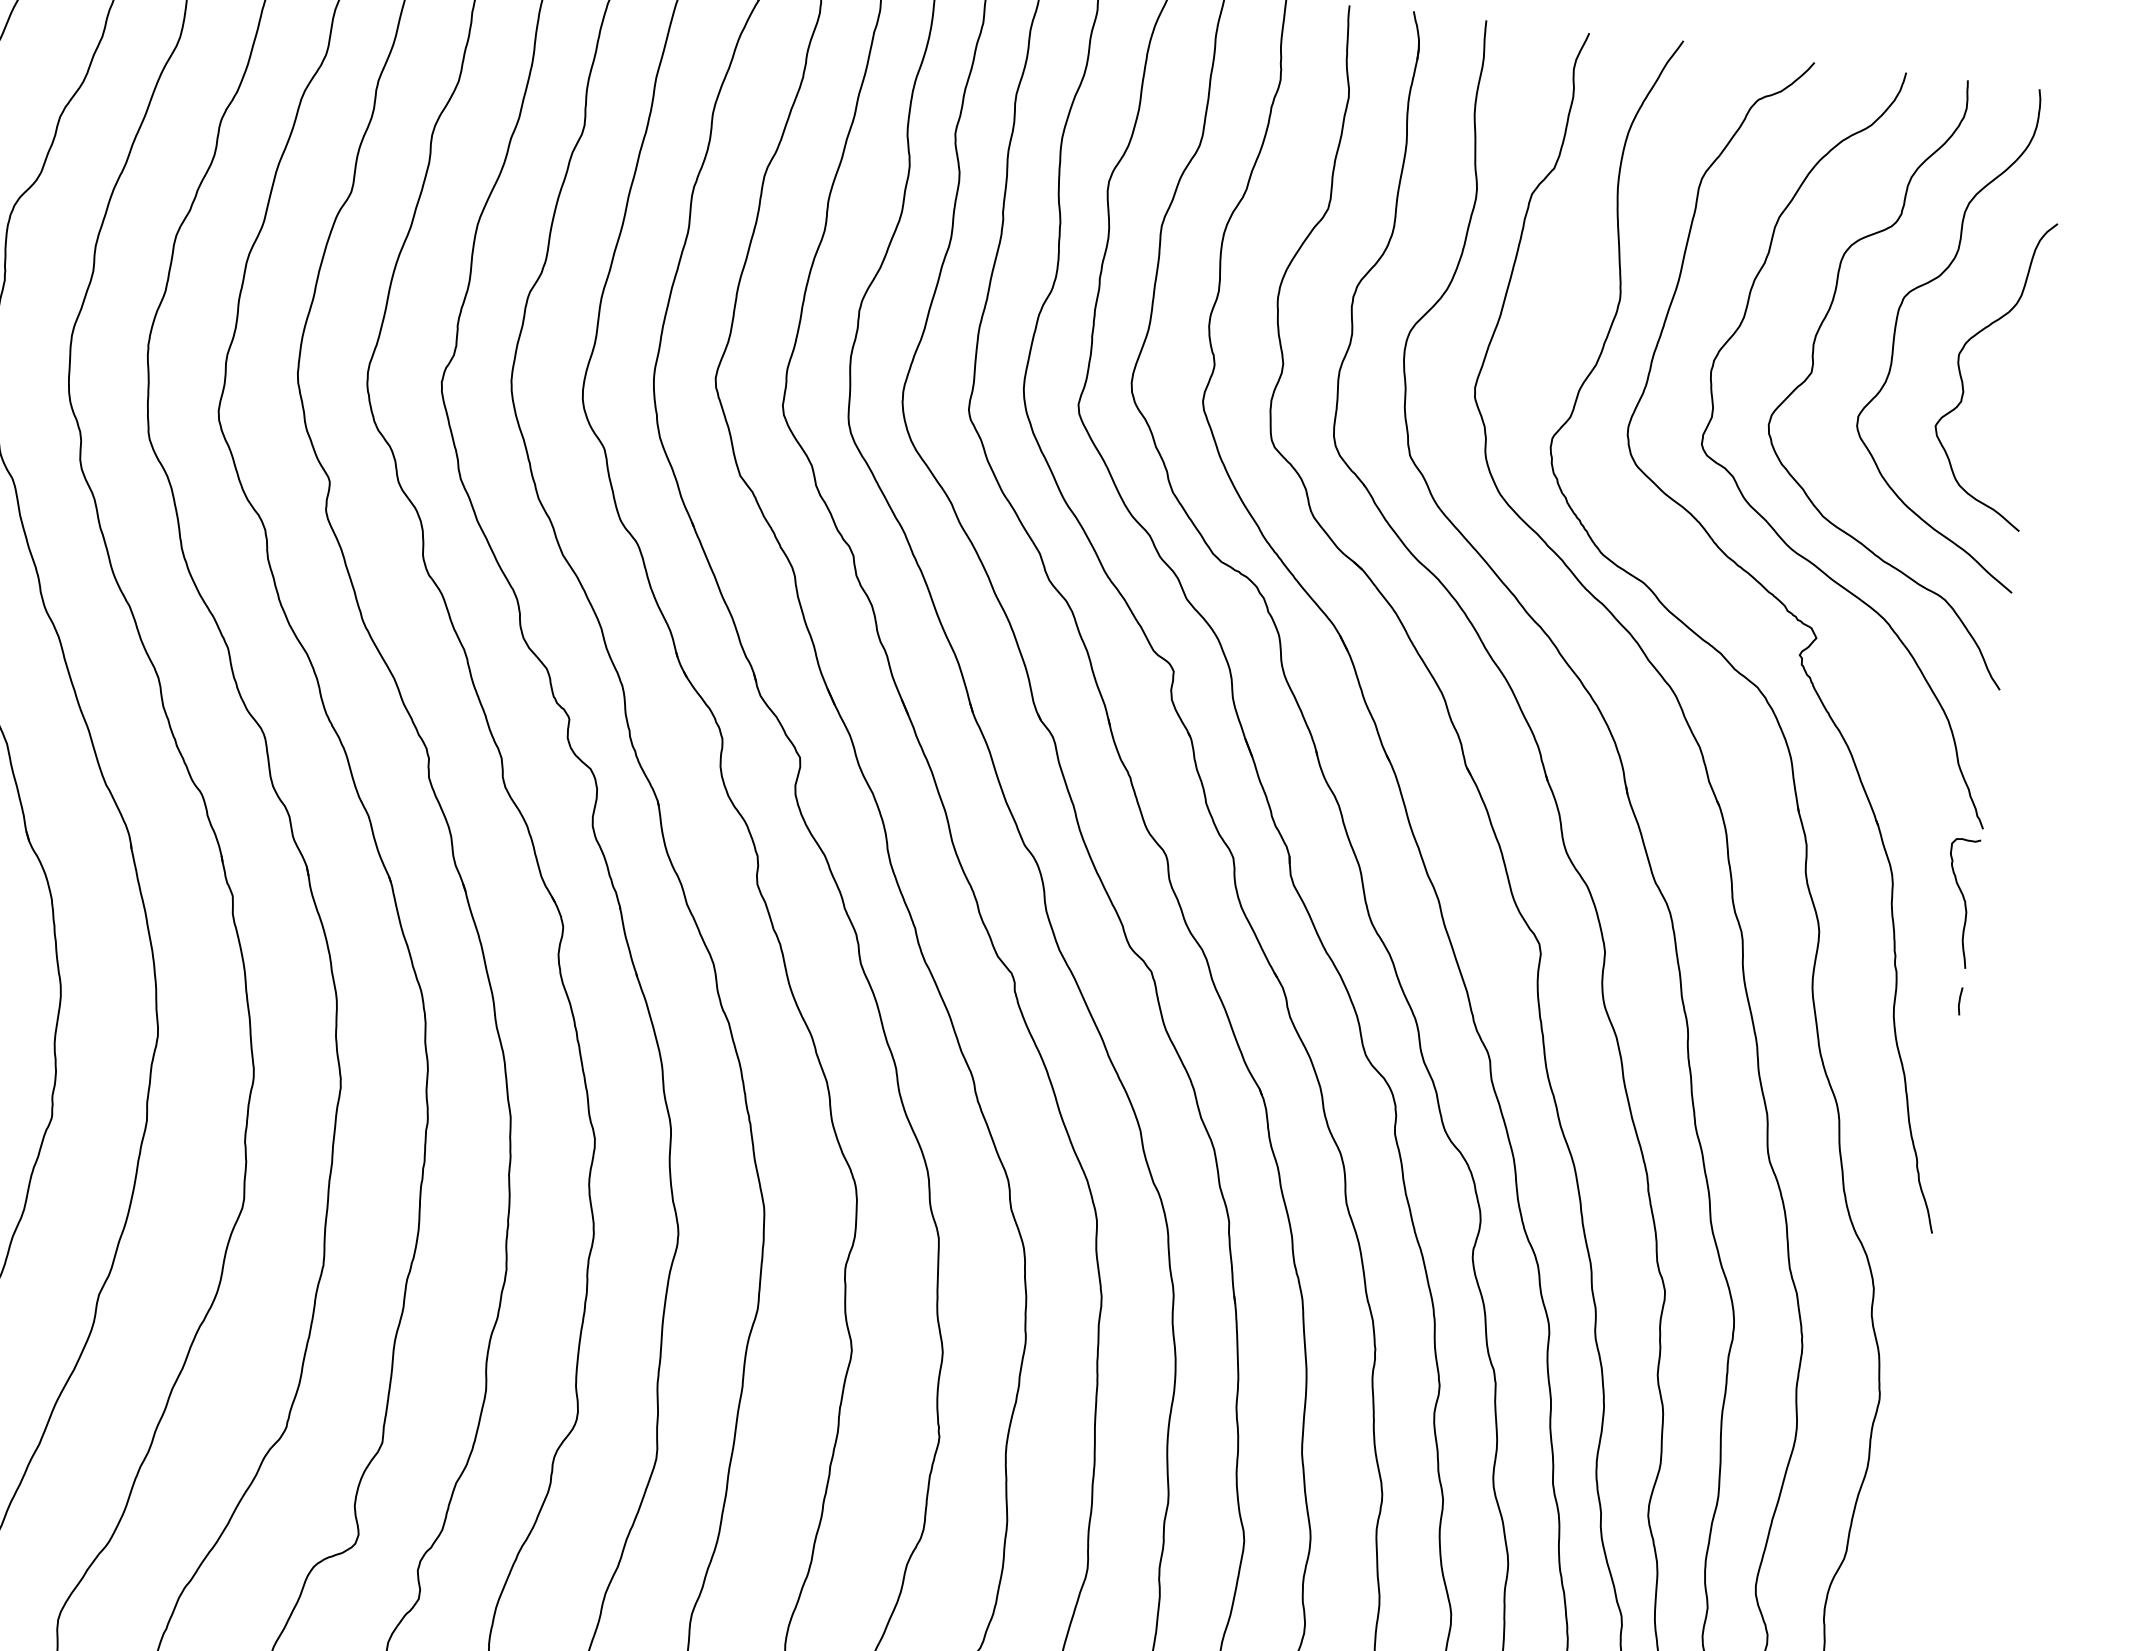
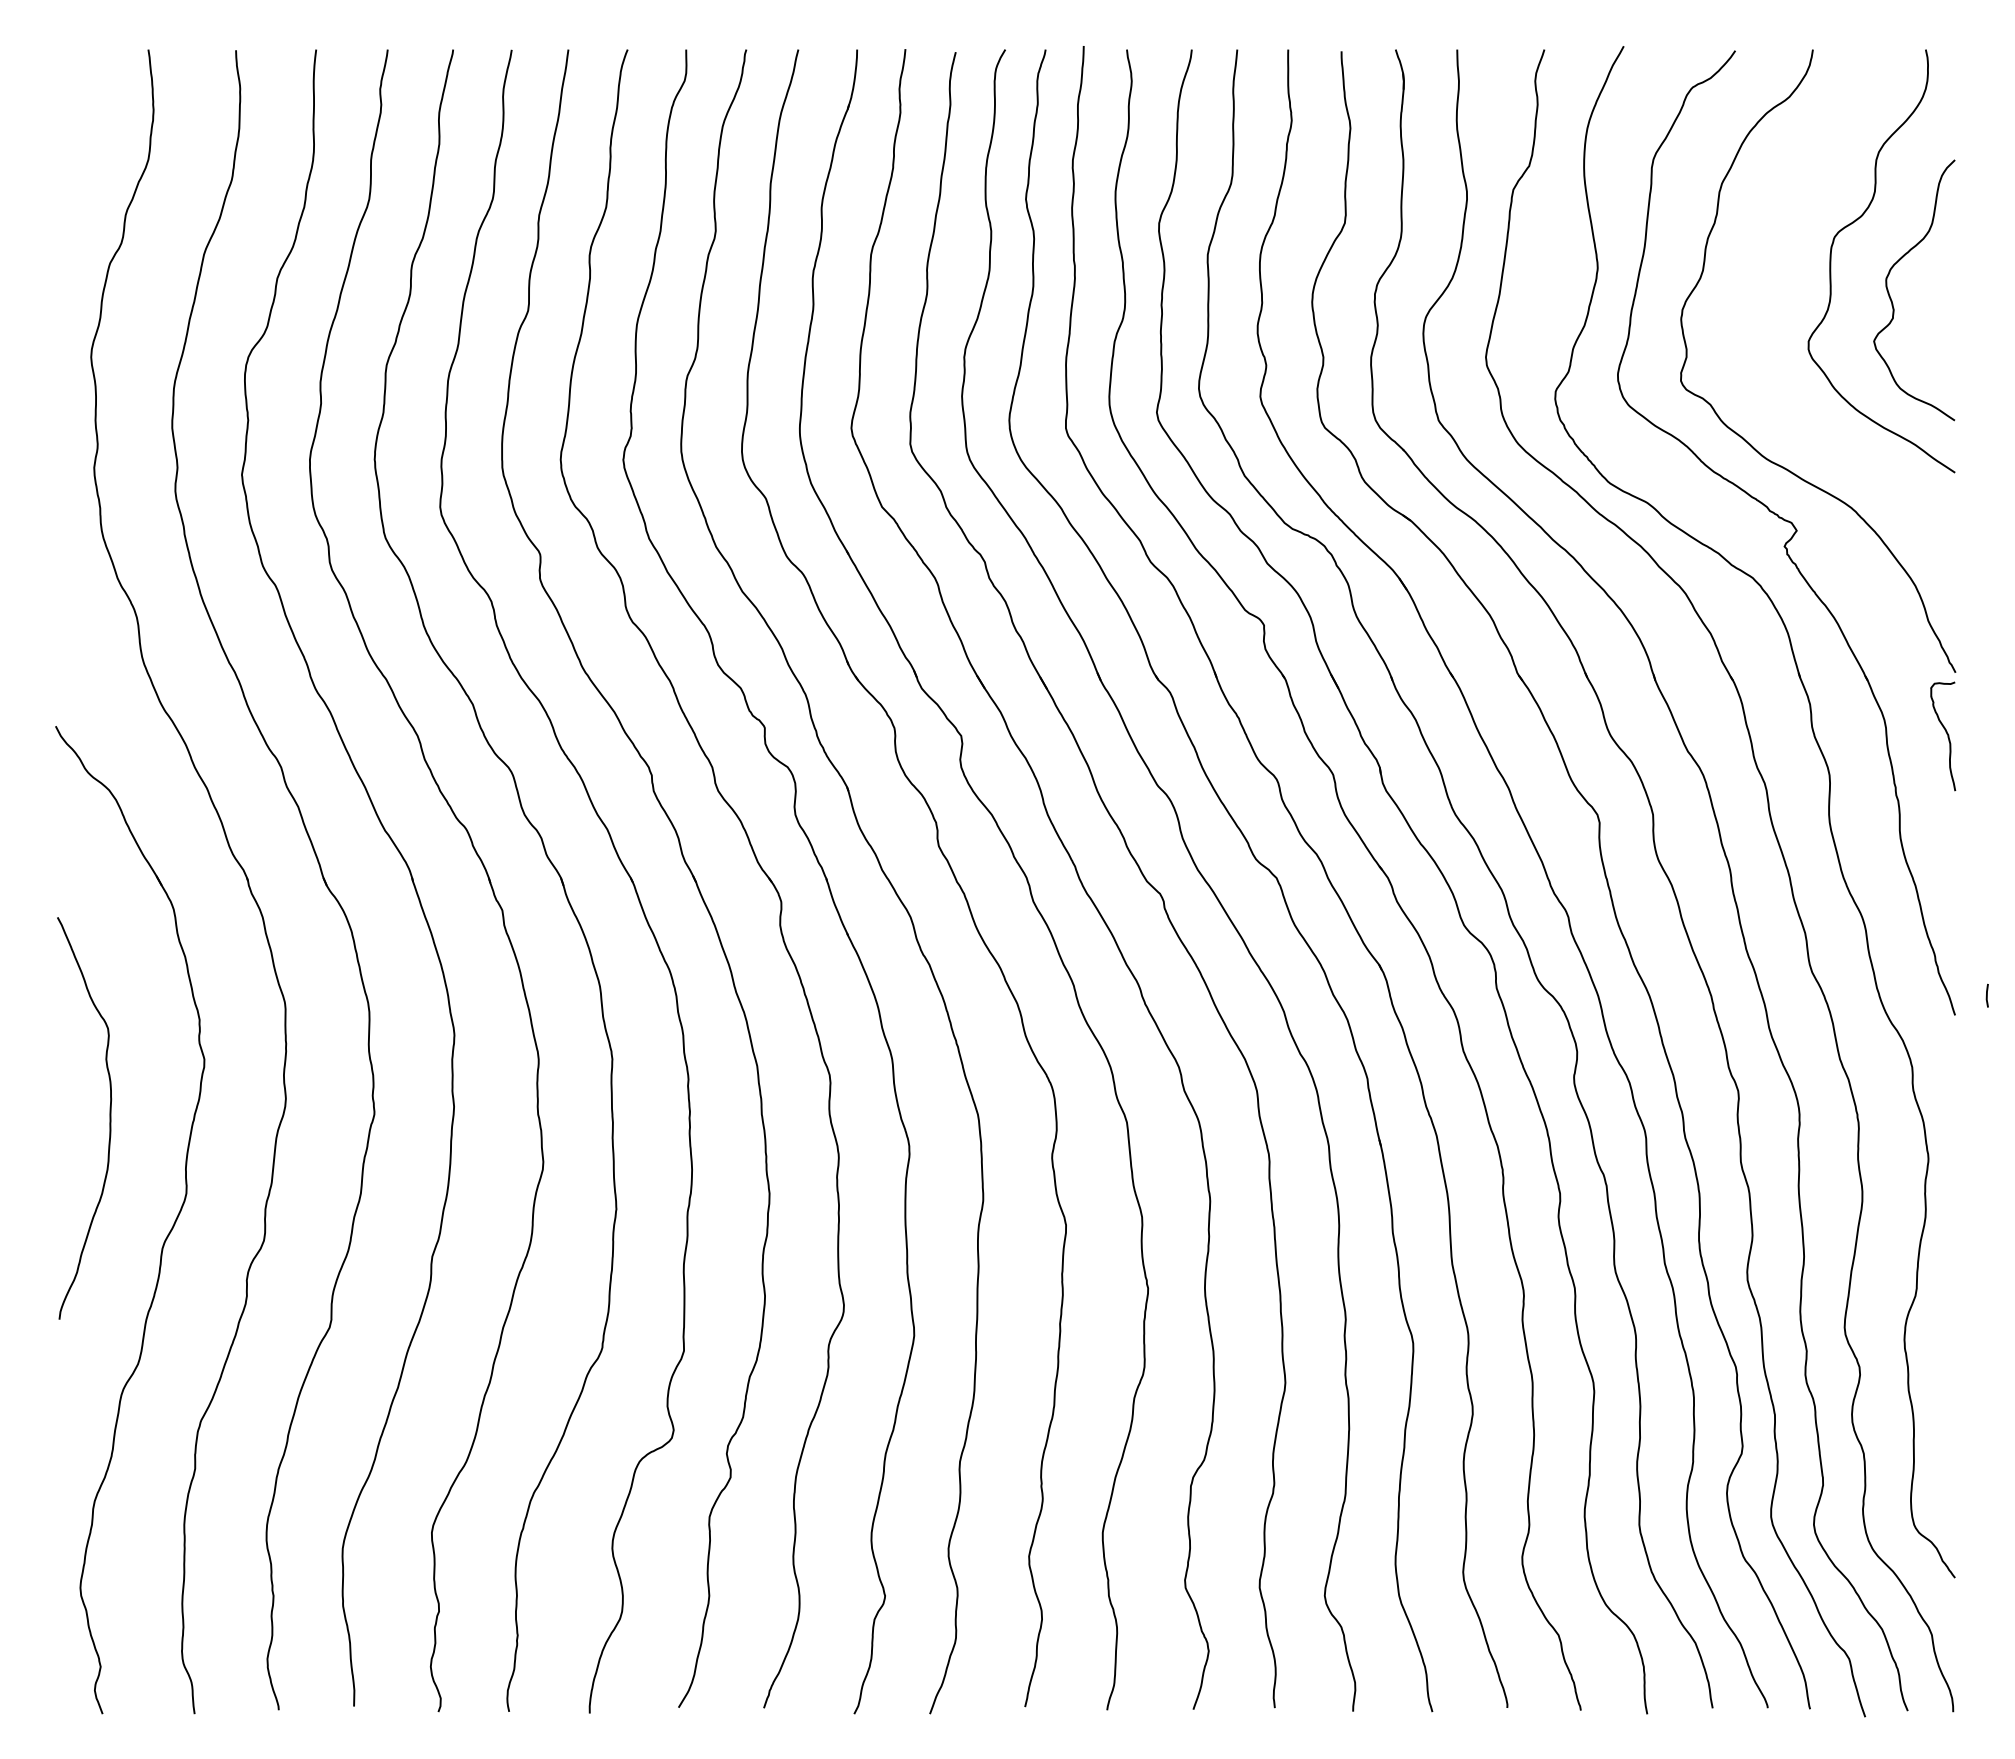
curve: (1814, 364) -> (1766, 302), removed
line: (1959, 1000) -> (1986, 995), moved

